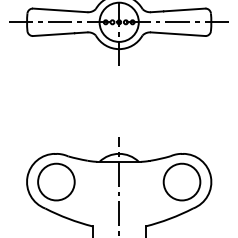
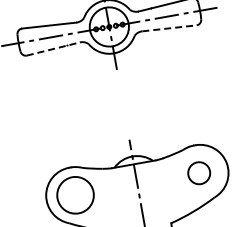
line: (60, 34) -> (53, 49), solid -> dashed
line: (178, 34) -> (169, 28), solid -> dashed
part: (181, 181) -> (198, 172), size x0.6

